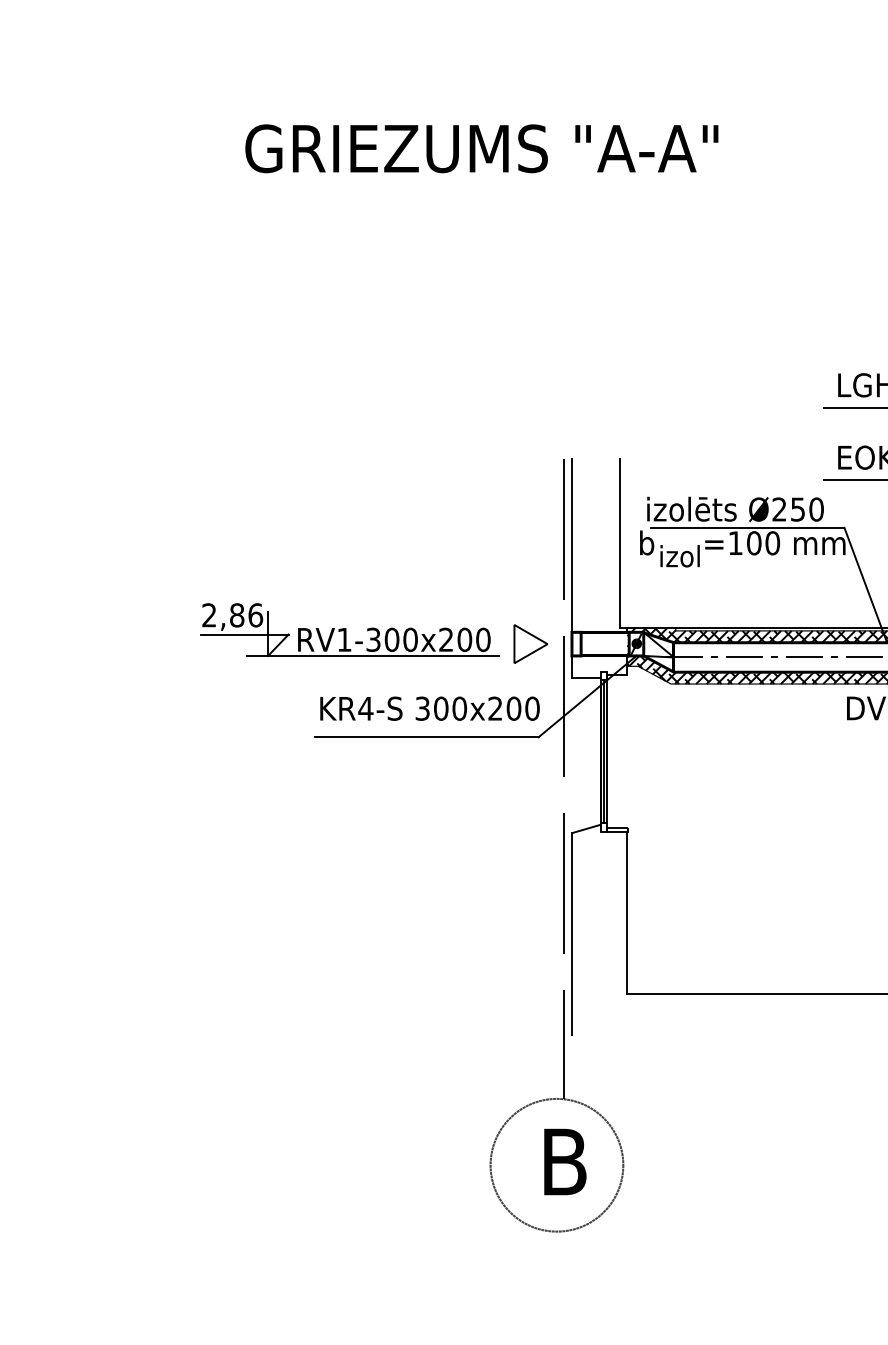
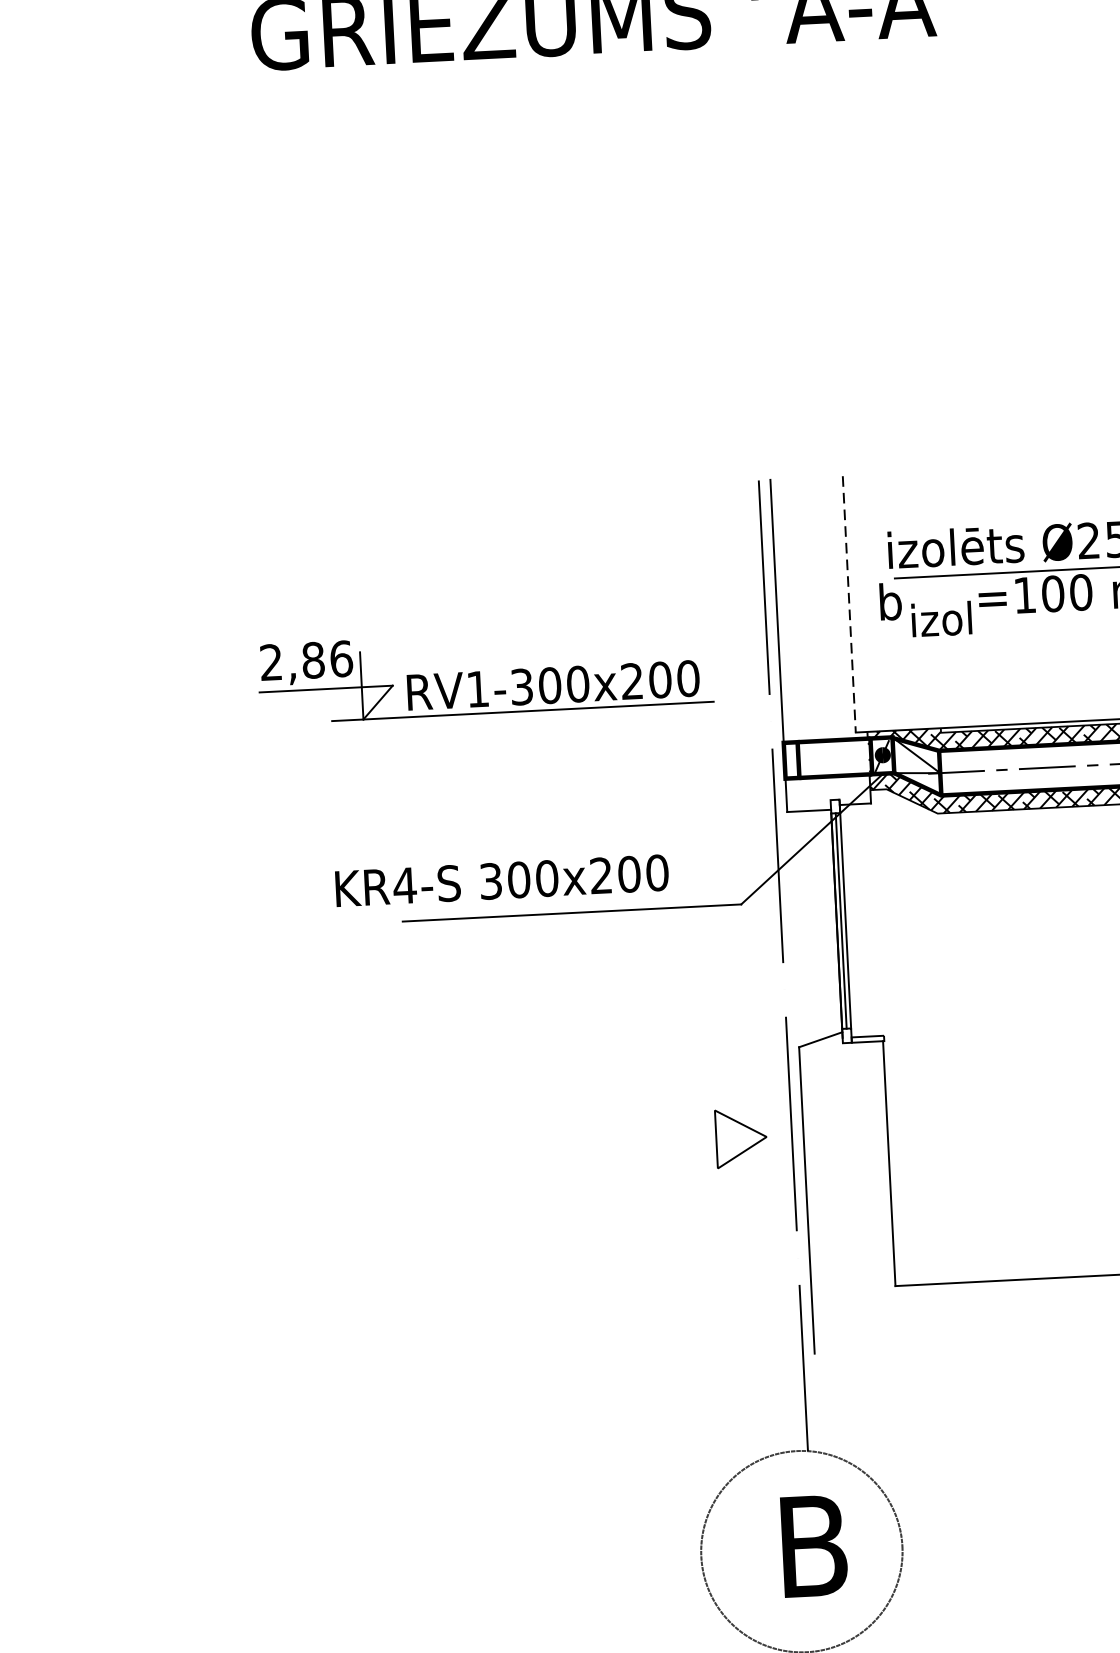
line: (619, 543) -> (848, 604), solid -> dashed
part: (349, 629) -> (484, 673), moved
part: (530, 643) -> (740, 1137), moved
text: (429, 708) -> (501, 880), moved

